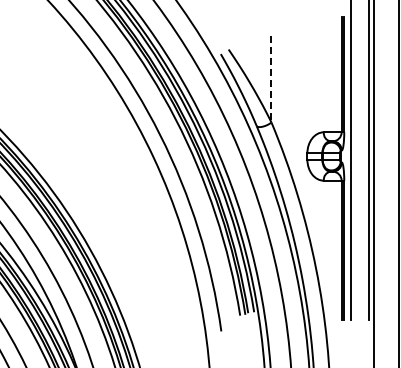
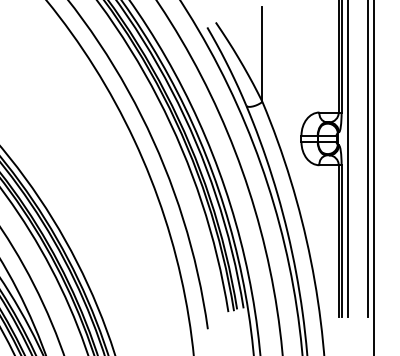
line: (271, 79) -> (262, 55), dashed -> solid

